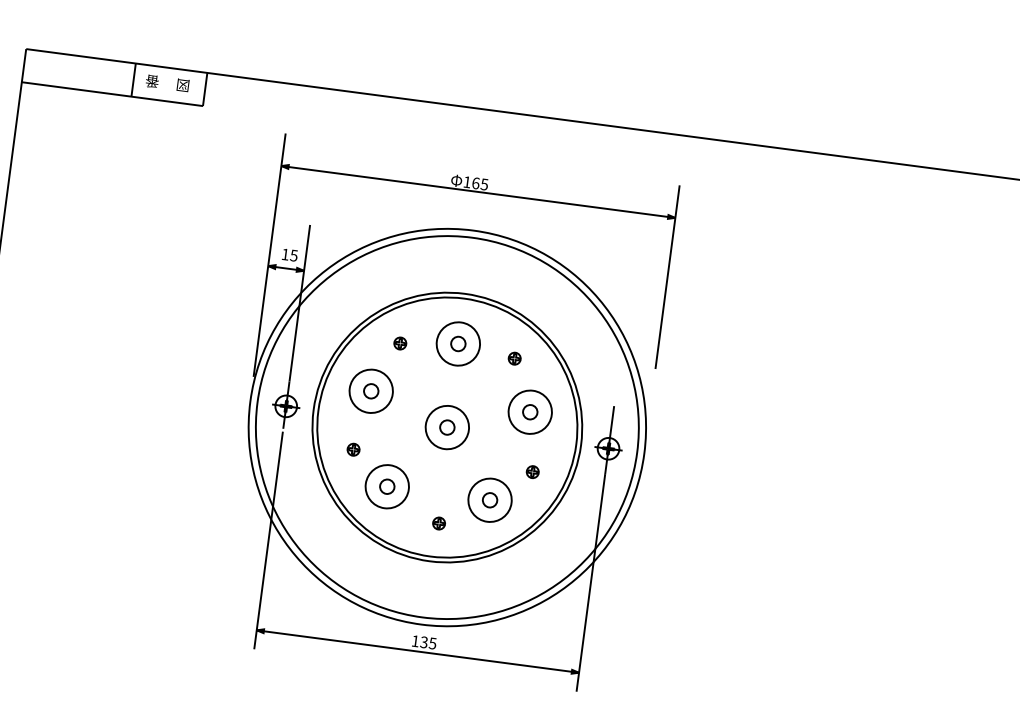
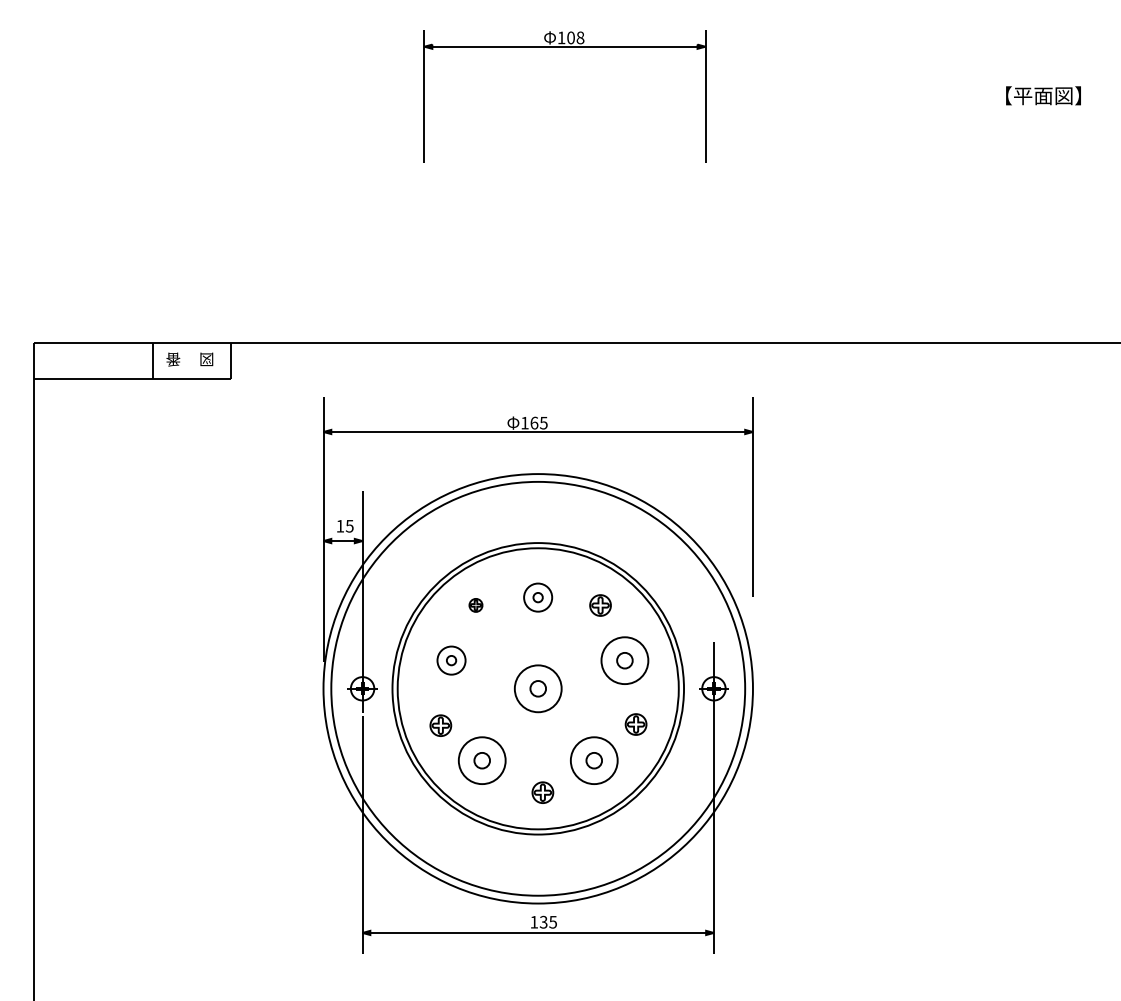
part: (457, 343) -> (537, 597), size x0.6
part: (514, 358) -> (600, 605), size x1.6
part: (371, 391) -> (451, 660), size x0.6
part: (353, 449) -> (440, 725), size x1.6
part: (532, 472) -> (635, 724), size x1.6
part: (438, 523) -> (542, 792), size x1.6

